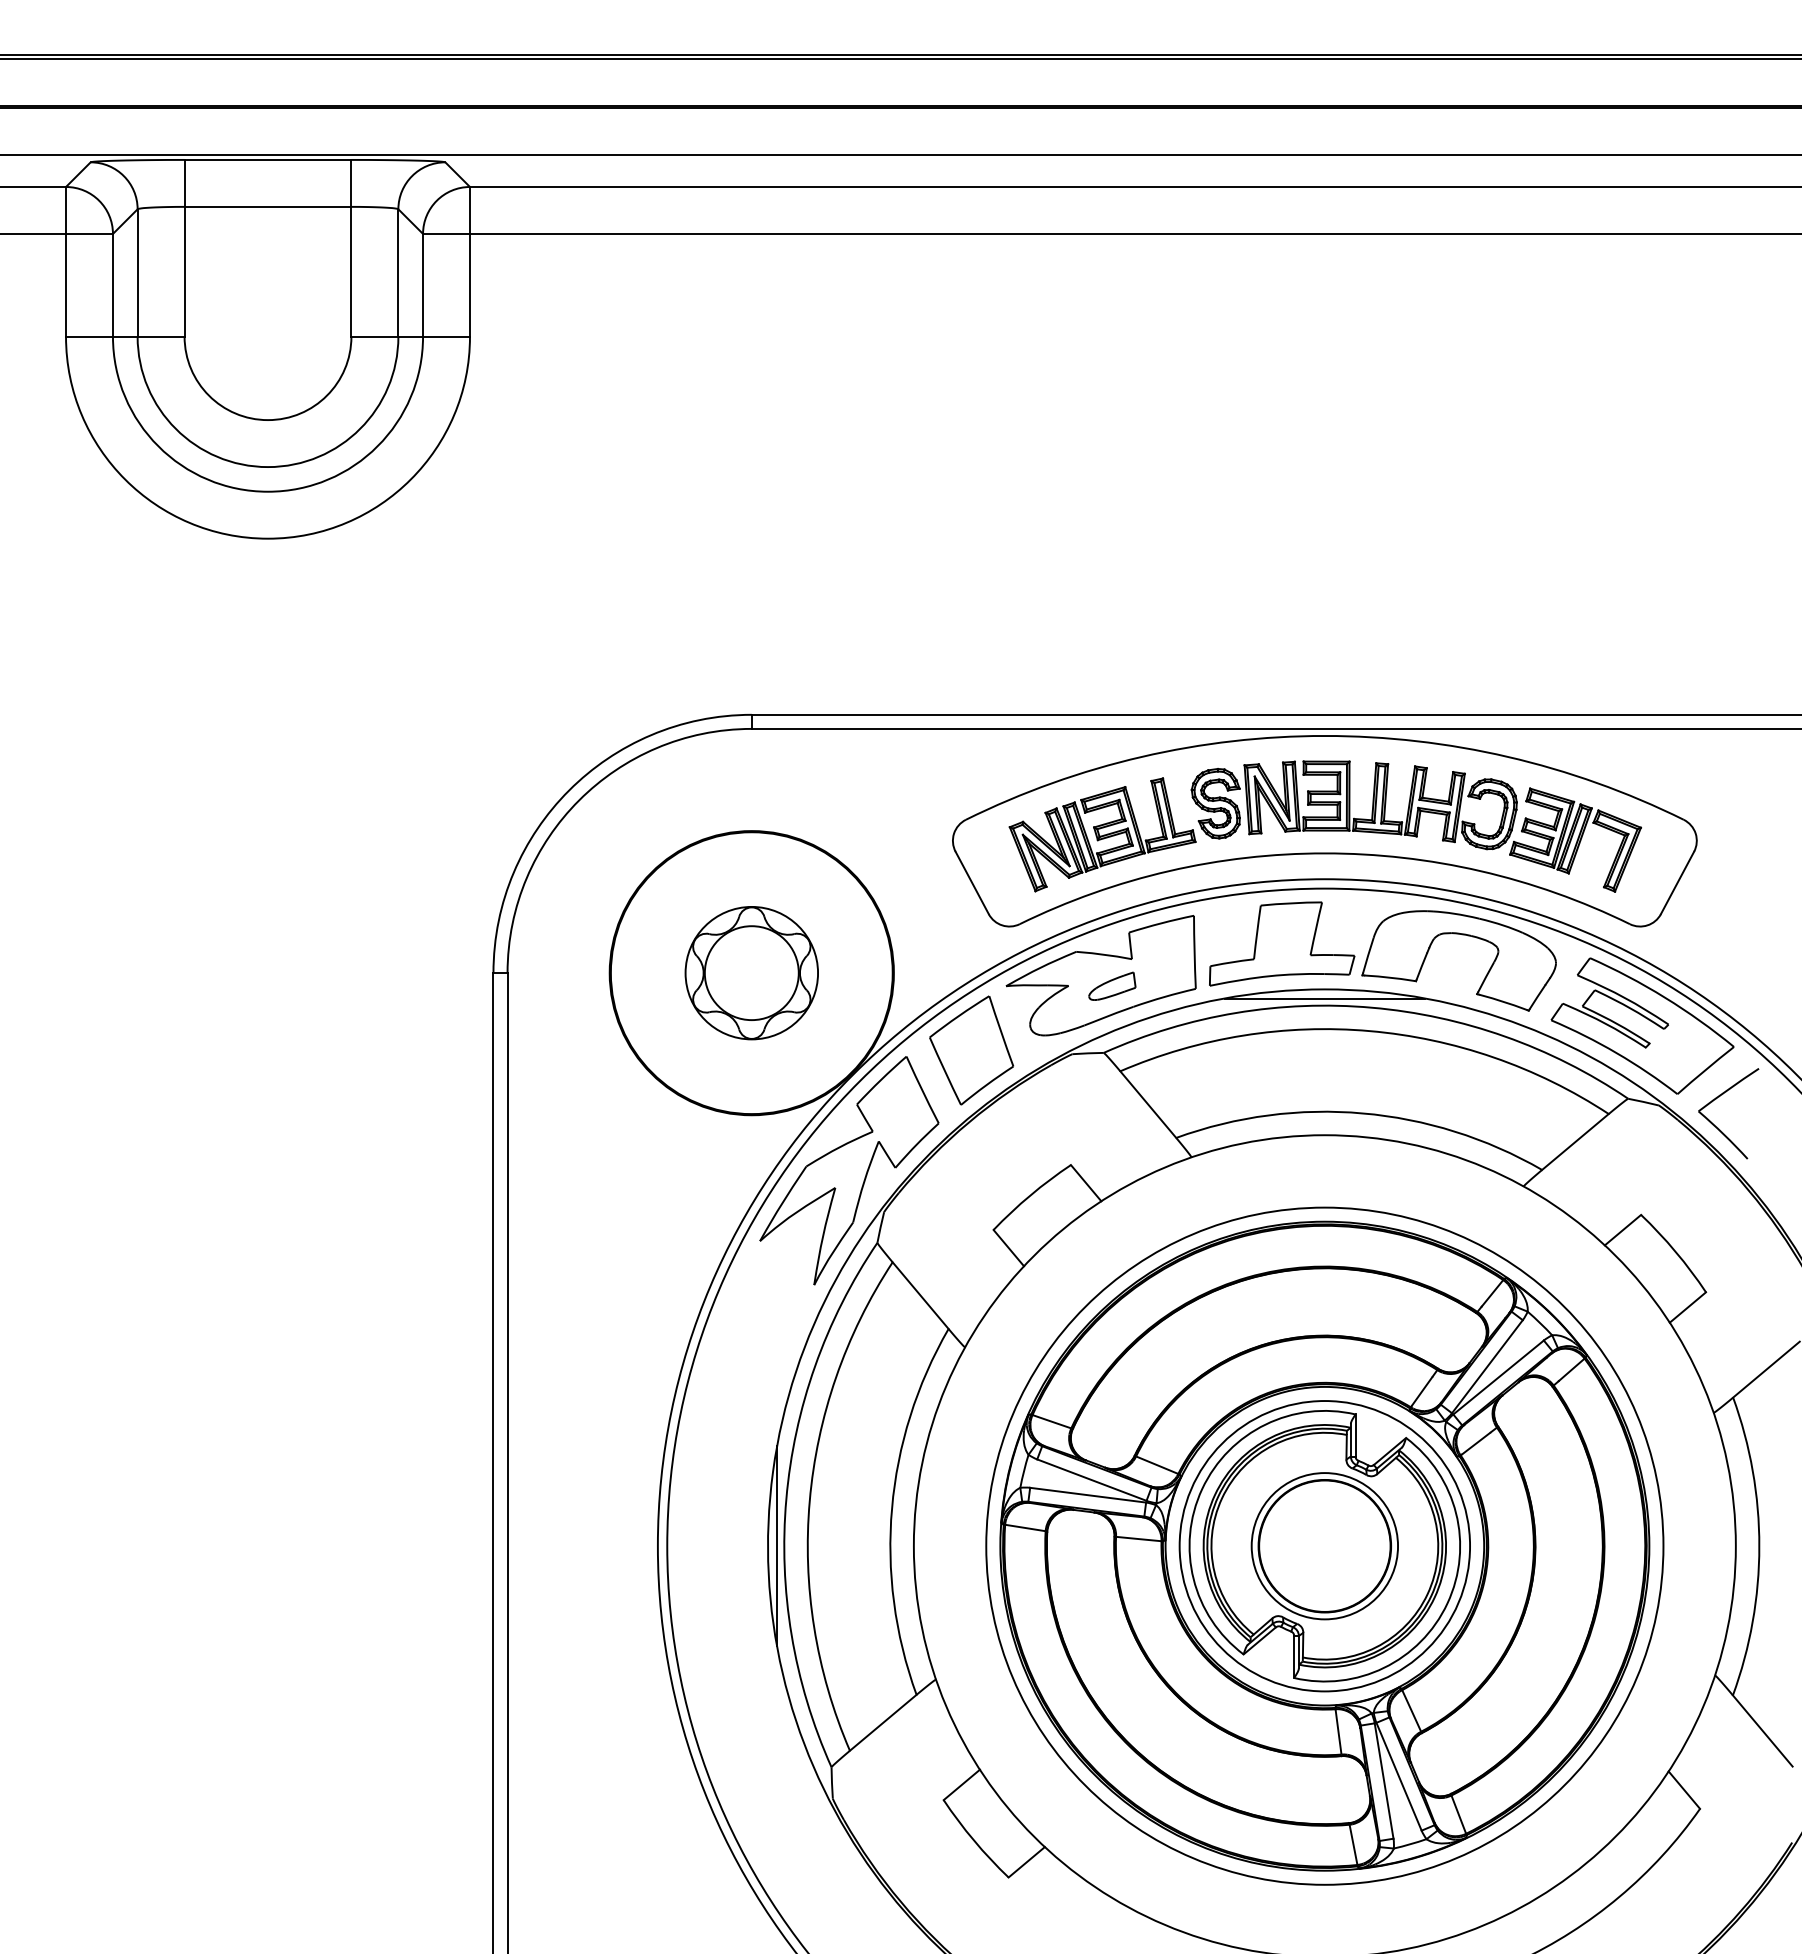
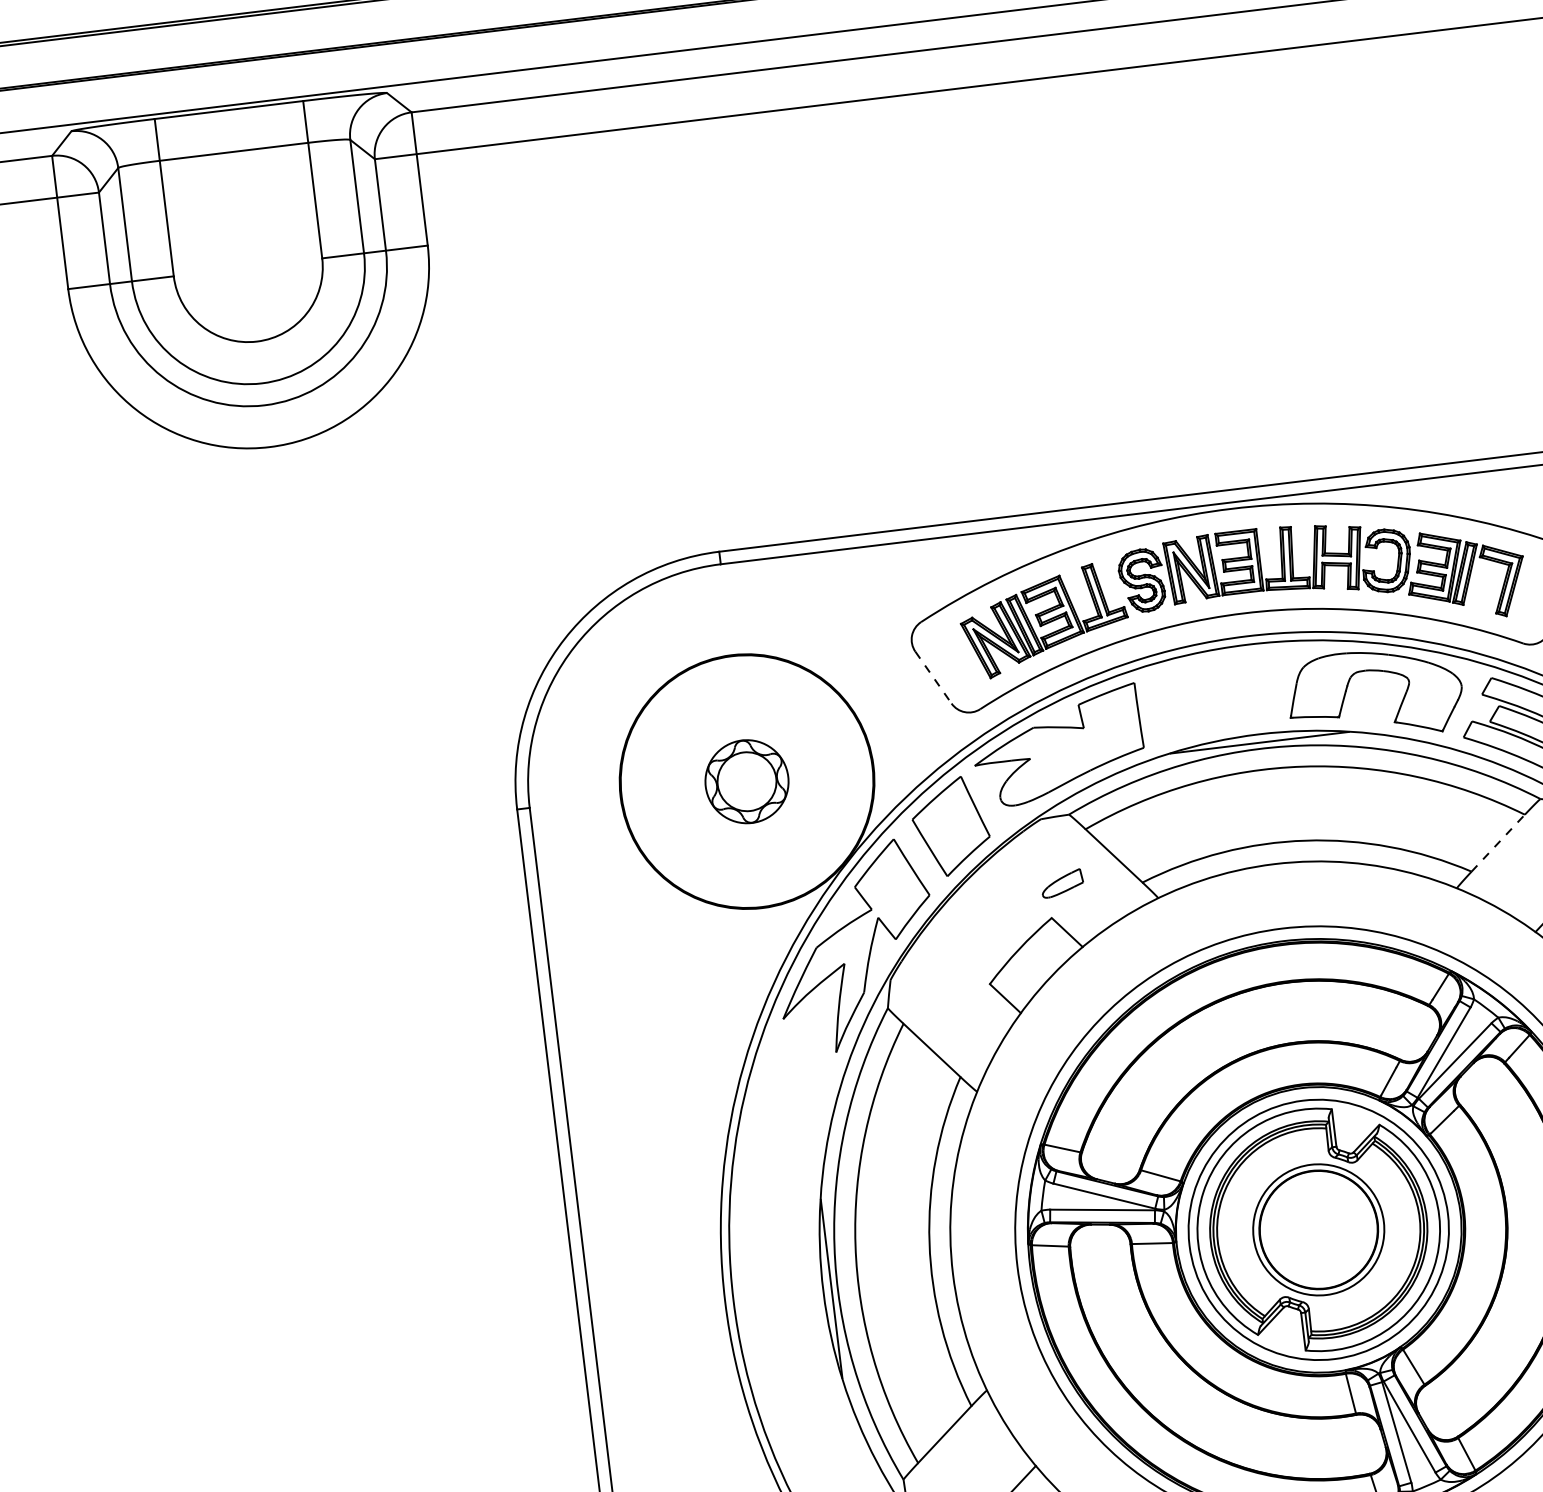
line: (972, 883) -> (933, 678), solid -> dashed
part: (1282, 943) -> (1216, 698), removed
part: (751, 973) -> (746, 781), size x0.7
part: (1112, 985) -> (1062, 882), moved
line: (1575, 1141) -> (1498, 842), solid -> dashed

